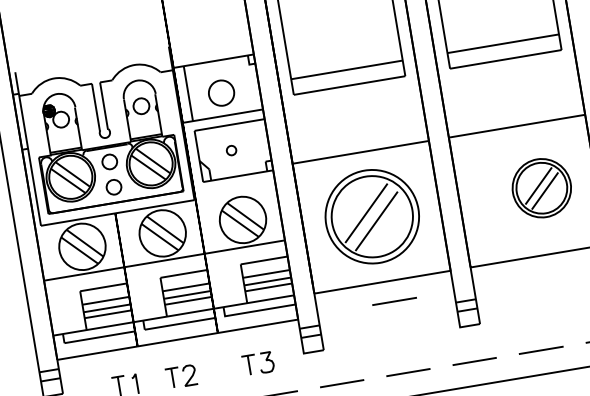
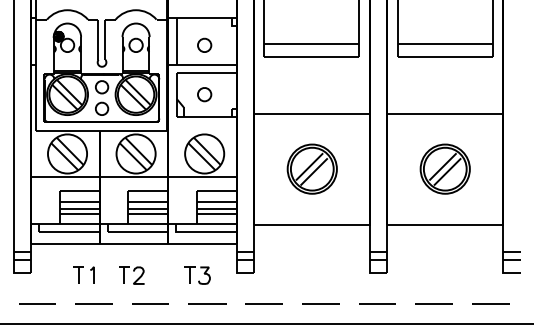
part: (221, 91) -> (204, 44), size x0.62
part: (231, 150) -> (204, 94), size x1.67
part: (540, 187) -> (444, 168), moved
part: (370, 216) -> (311, 168), size x0.62
line: (393, 301) -> (318, 242), removed

